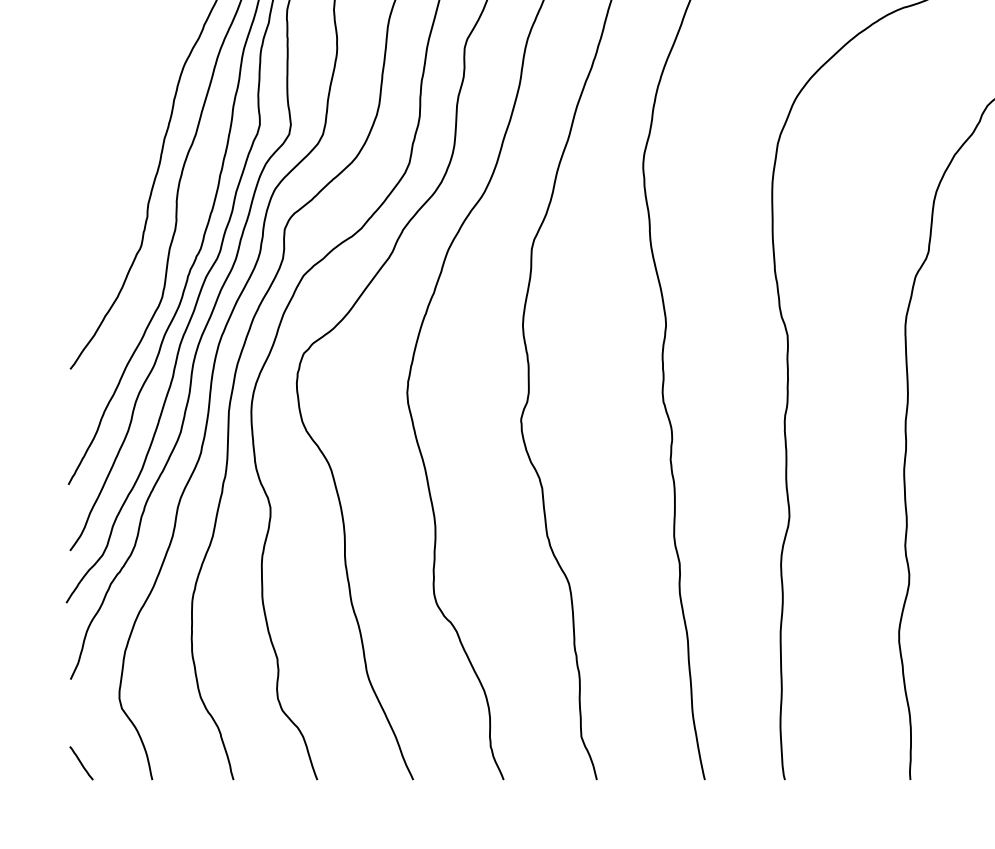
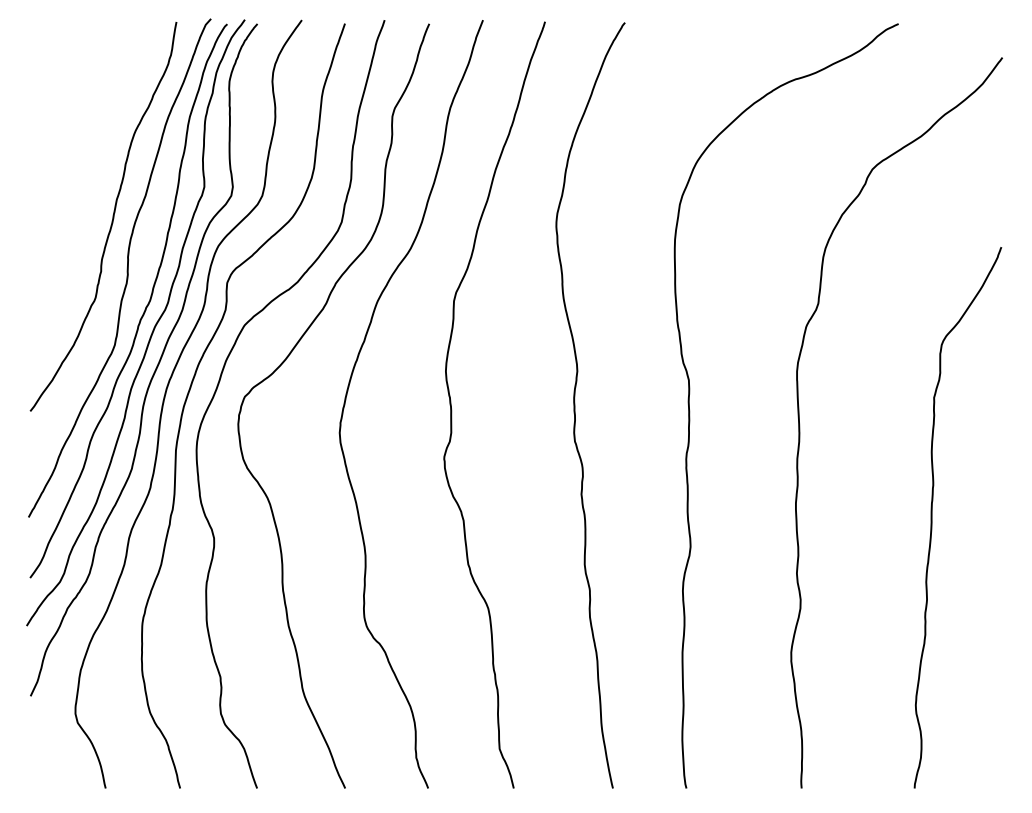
line: (81, 762) -> (40, 772), removed

